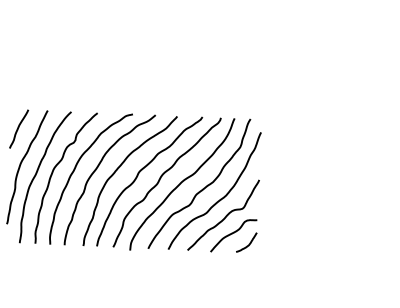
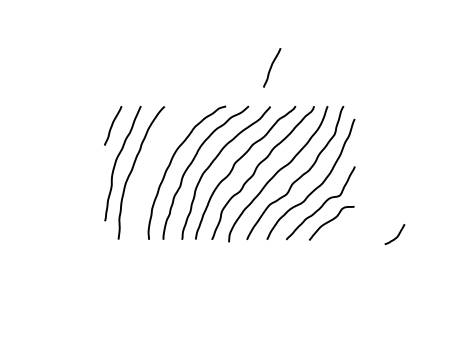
curve: (181, 76) -> (272, 66), added
curve: (53, 172) -> (149, 167), removed
curve: (248, 244) -> (396, 236), moved

